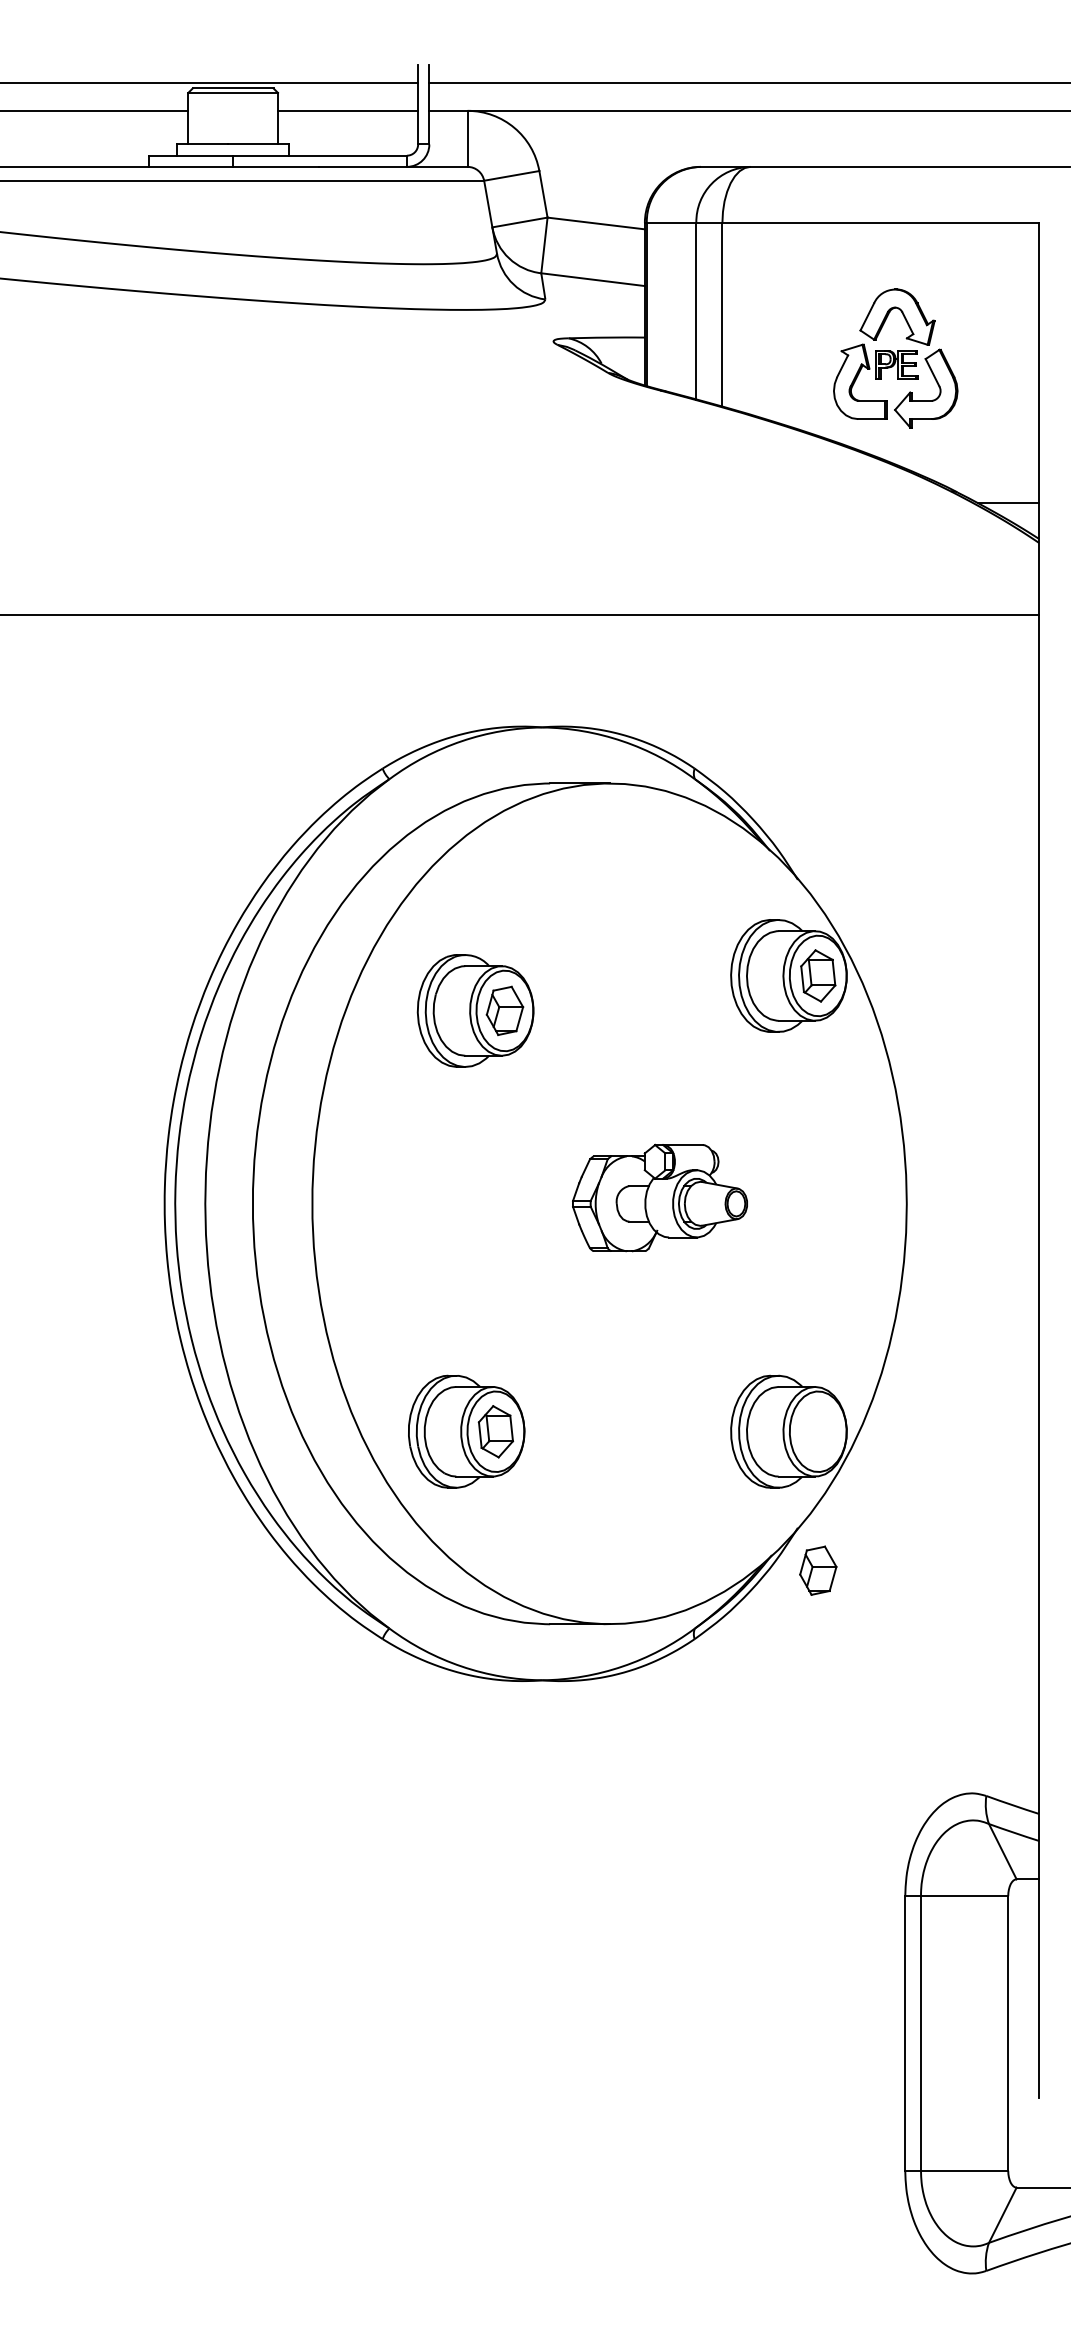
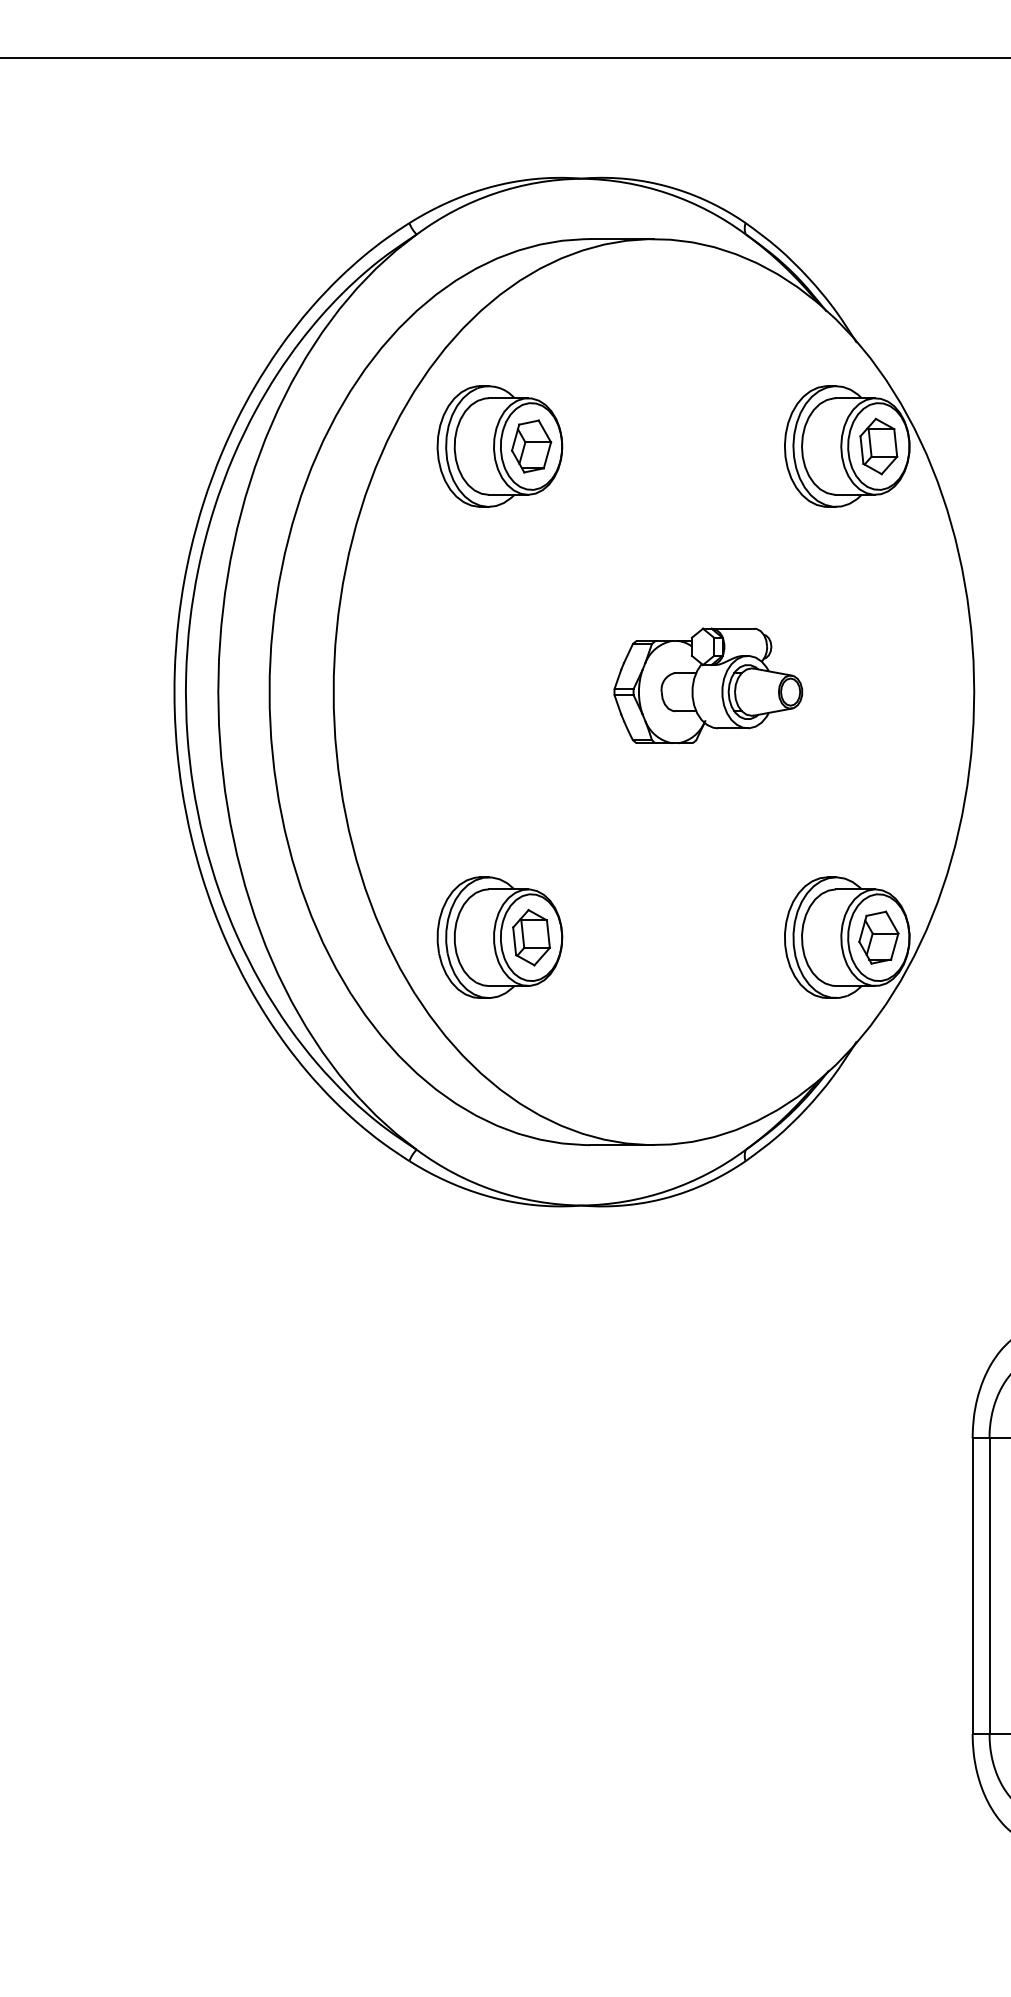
part: (475, 1010) -> (499, 446), moved
part: (818, 1570) -> (879, 937), moved

